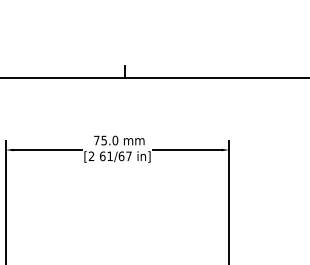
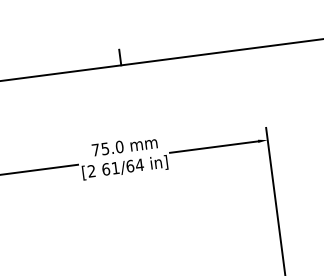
text: (128, 155) -> (139, 164), 61/67 -> 61/64

